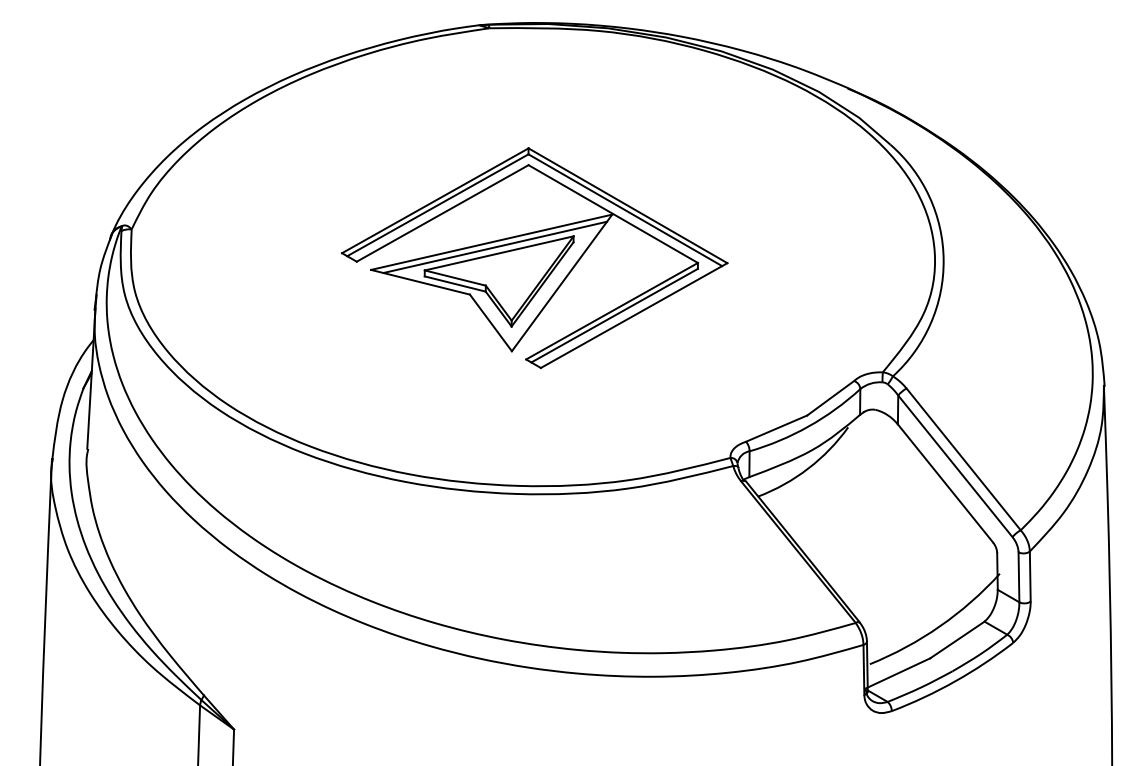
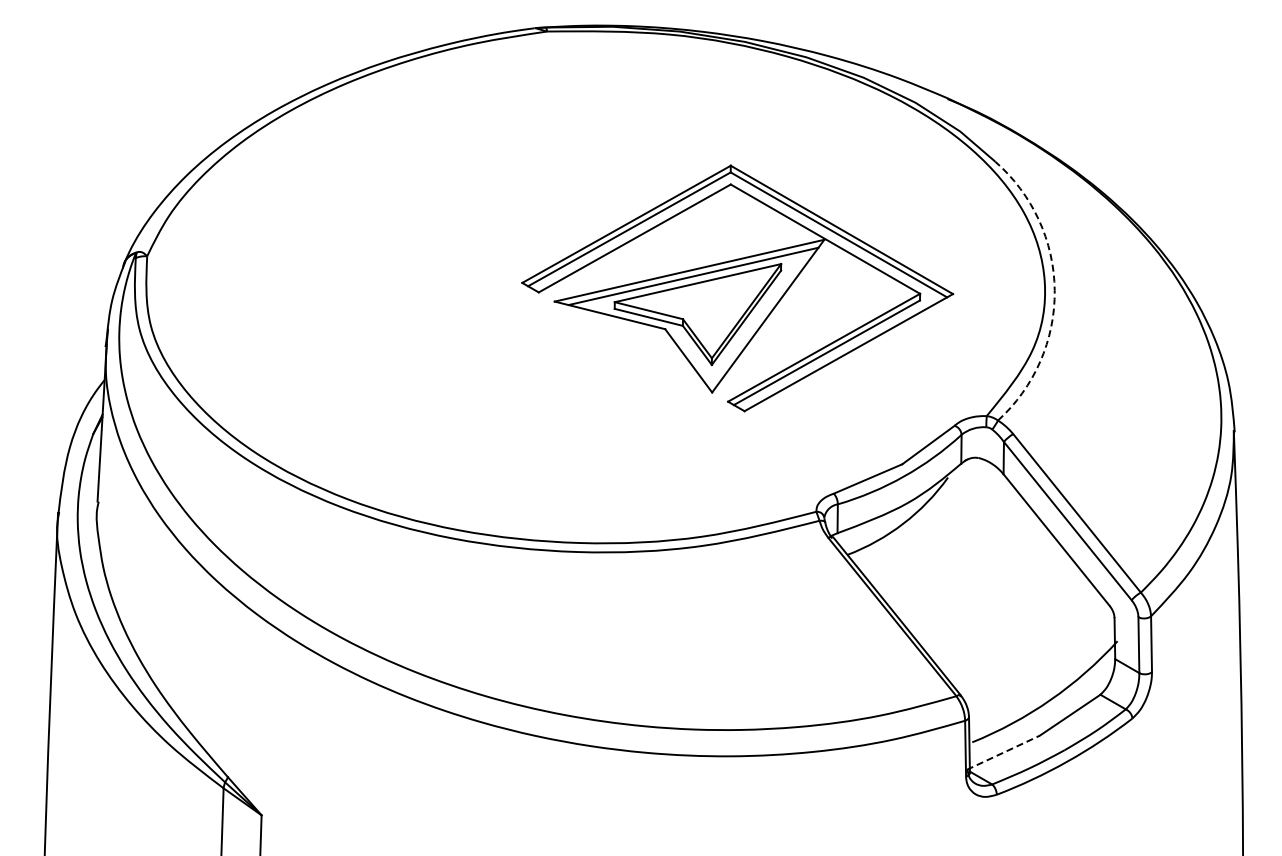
part: (534, 258) -> (737, 288), moved
arc: (943, 259) -> (1054, 290), solid -> dashed
line: (897, 673) -> (1003, 752), solid -> dashed

